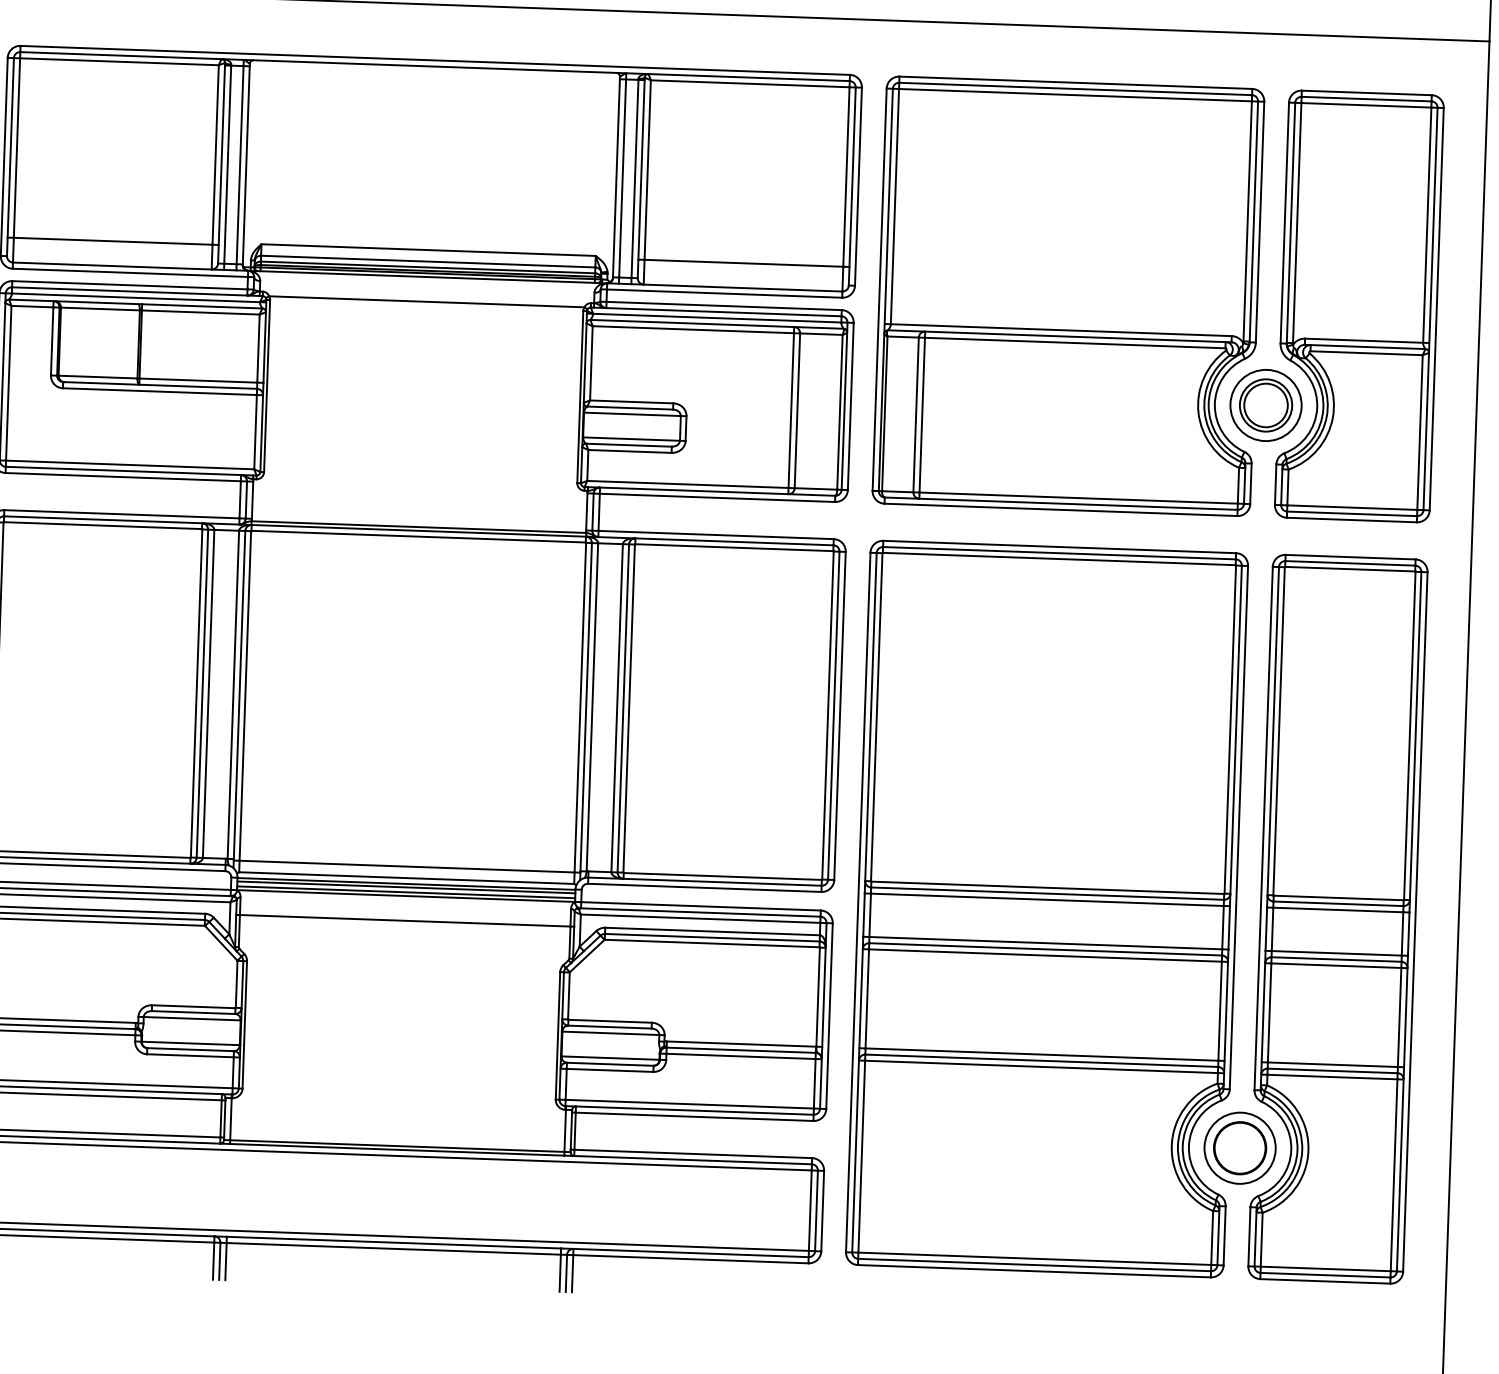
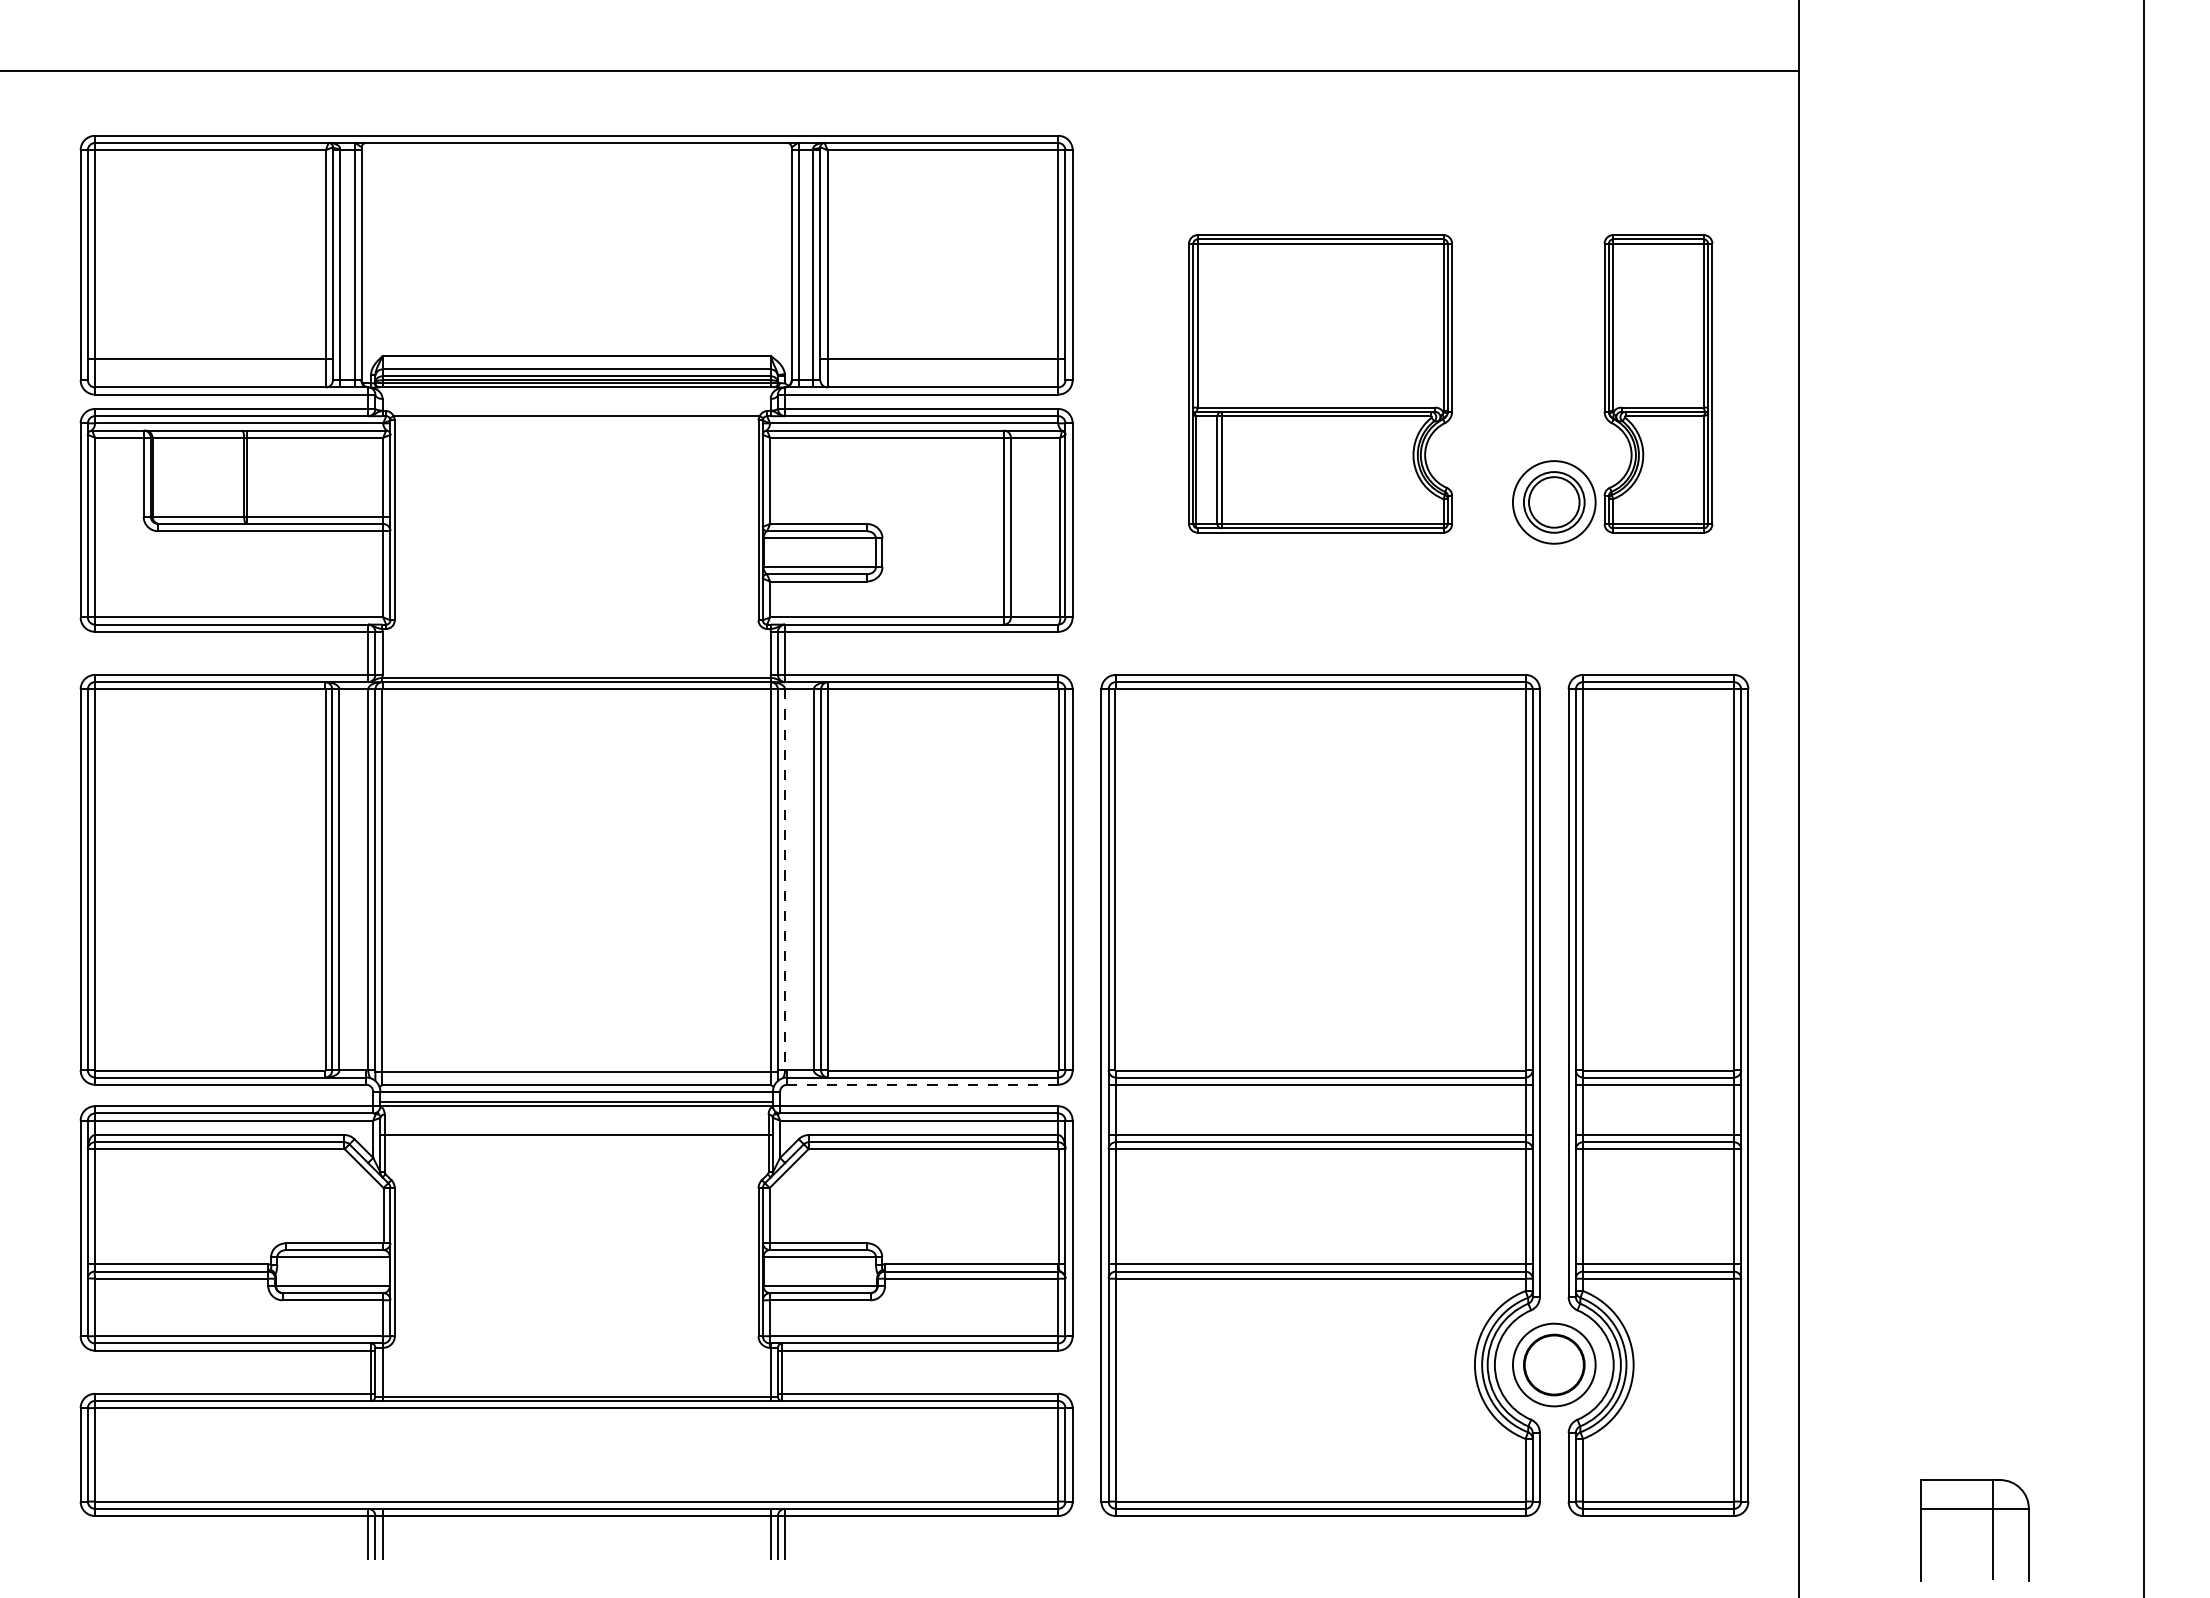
part: (1068, 296) -> (1320, 383), size x0.6
part: (1359, 306) -> (1658, 383), size x0.6
line: (592, 707) -> (785, 879), solid -> dashed
line: (406, 887) -> (576, 1096), removed
line: (704, 887) -> (922, 1084), solid -> dashed

